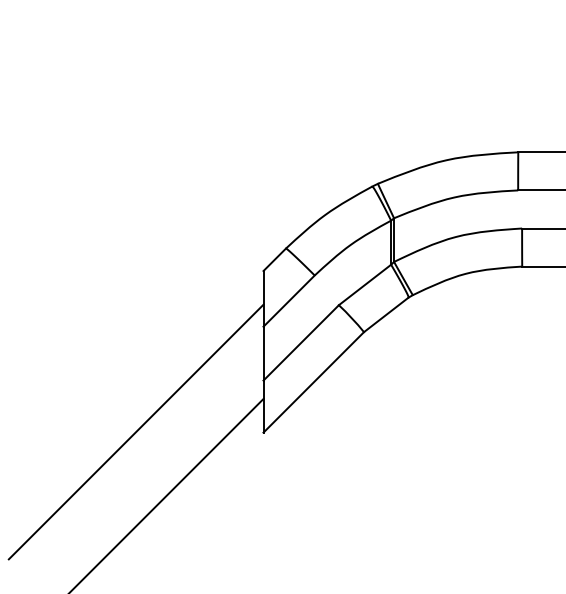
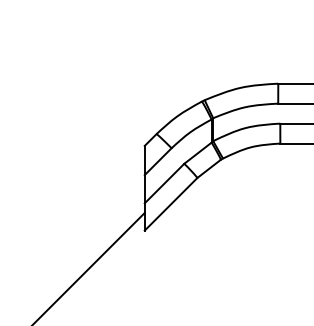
line: (135, 432) -> (77, 230), removed

